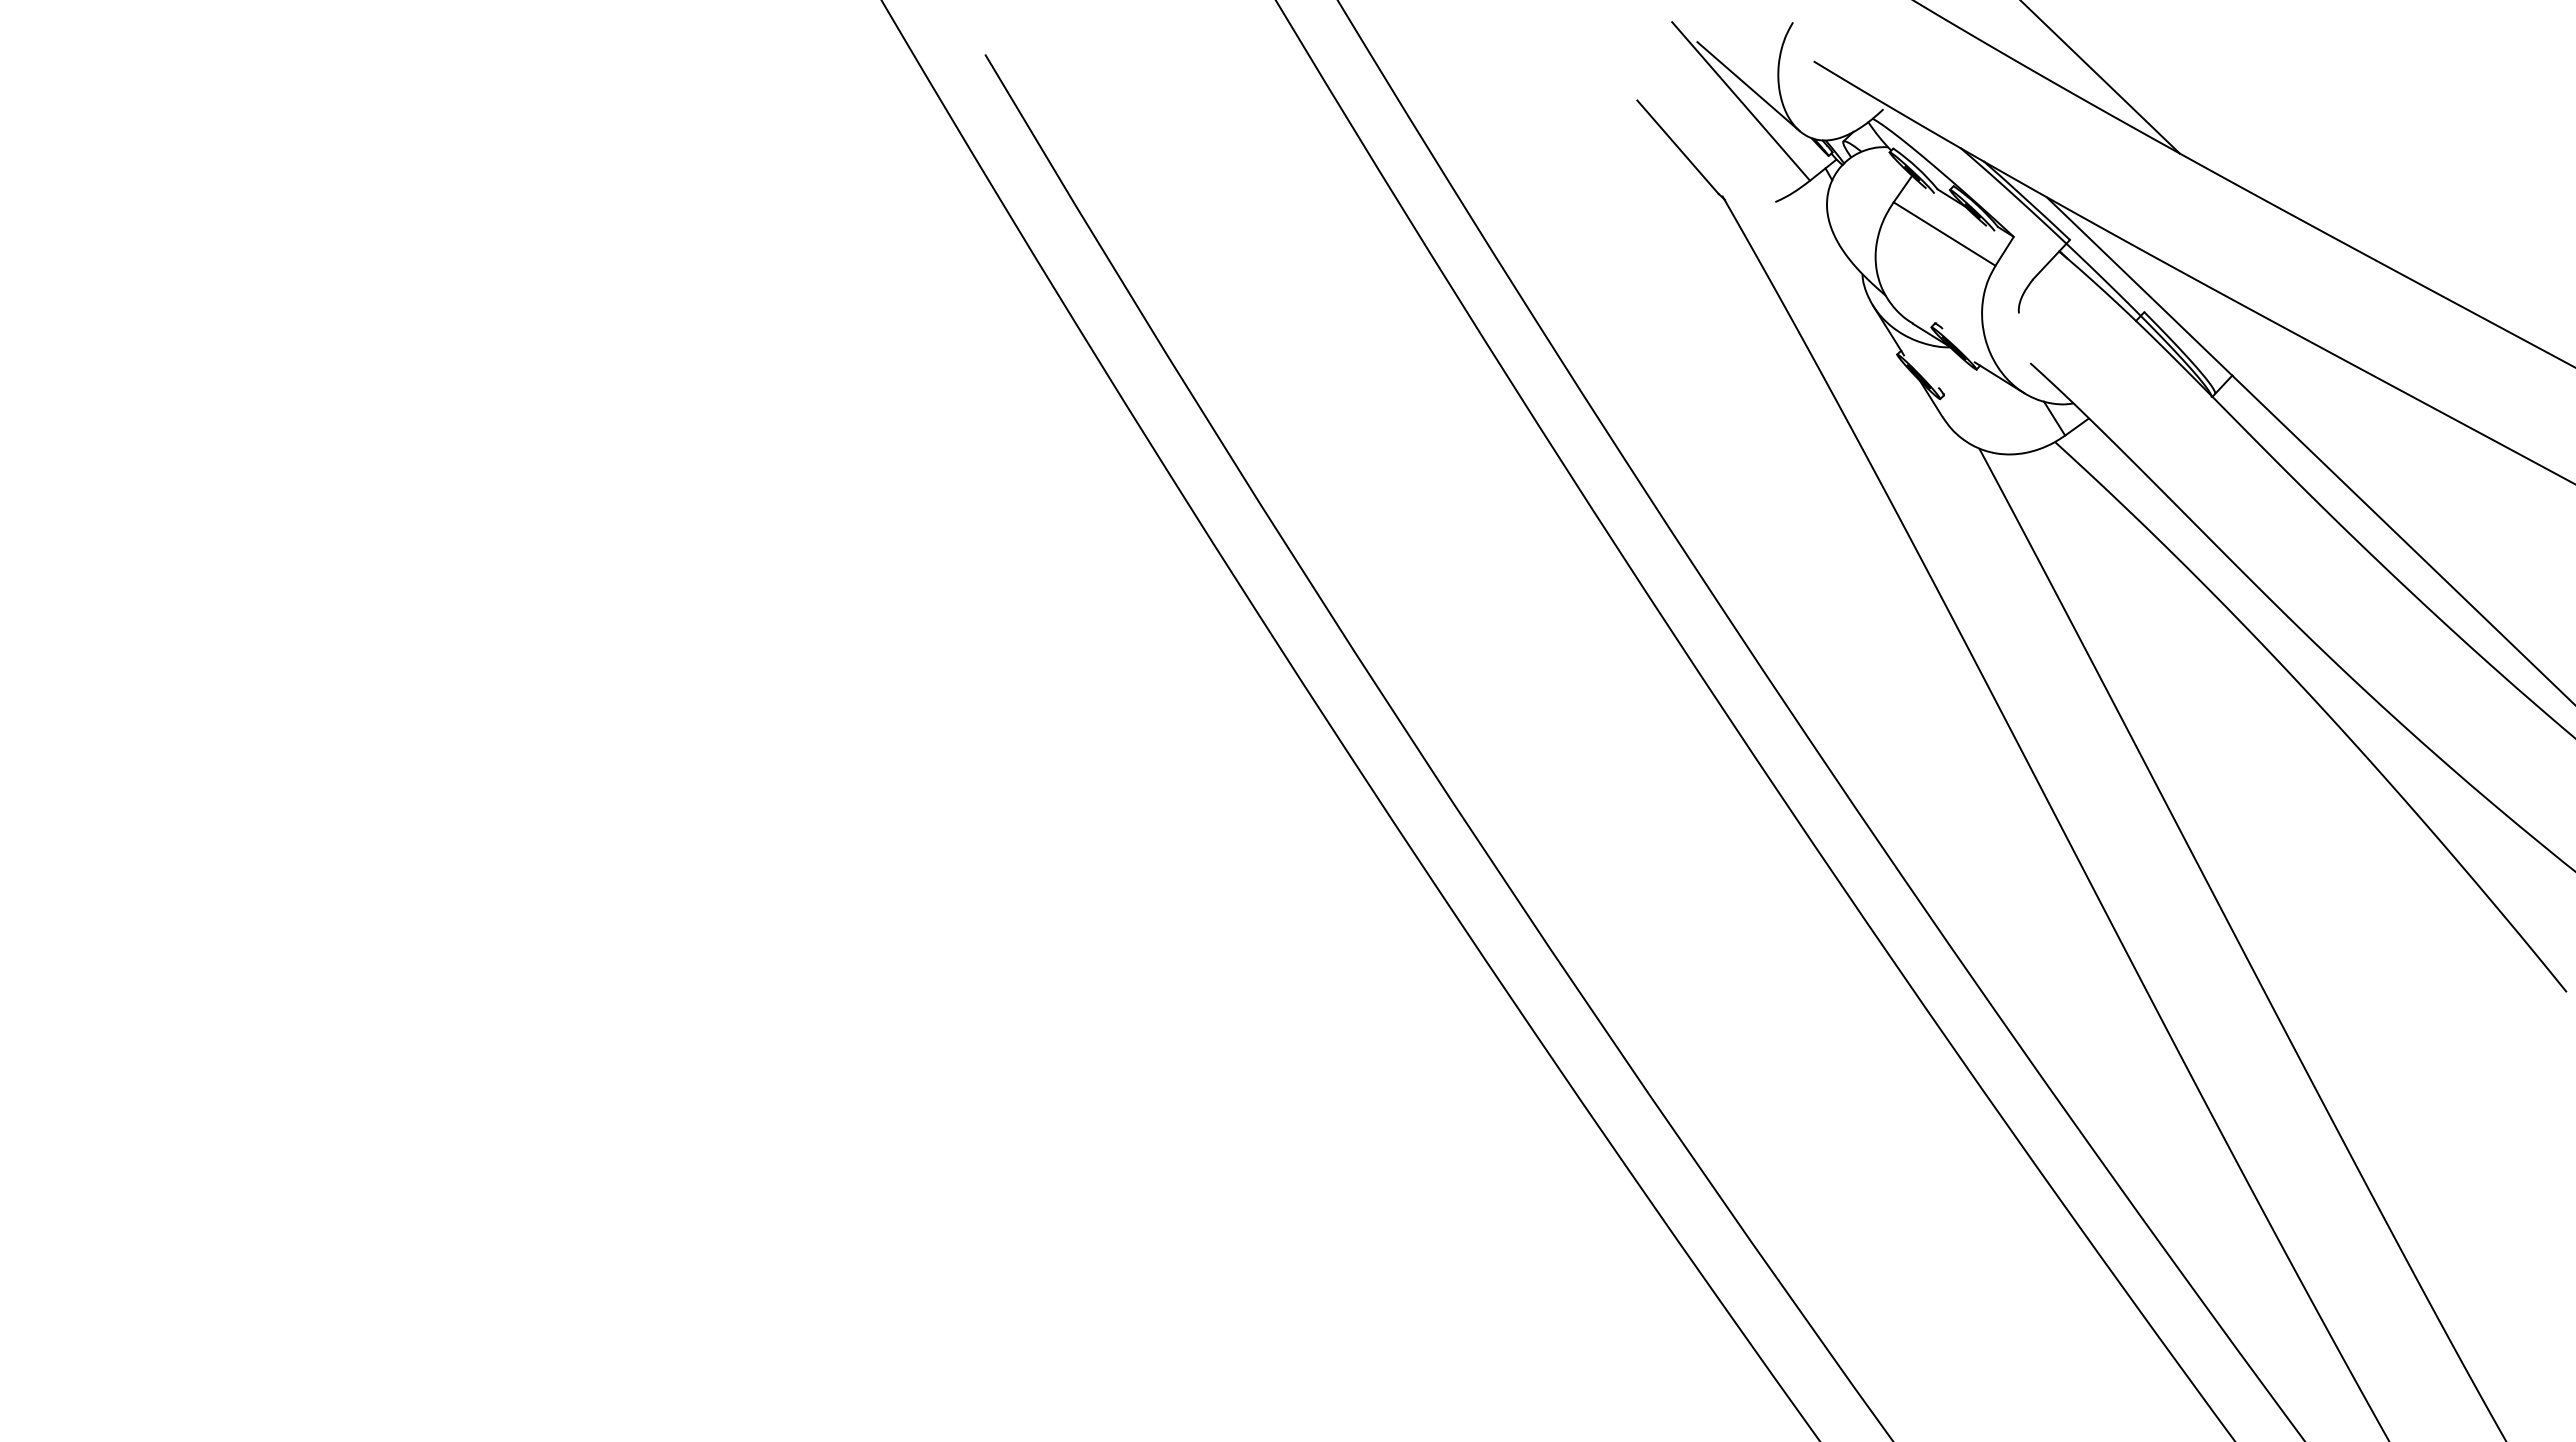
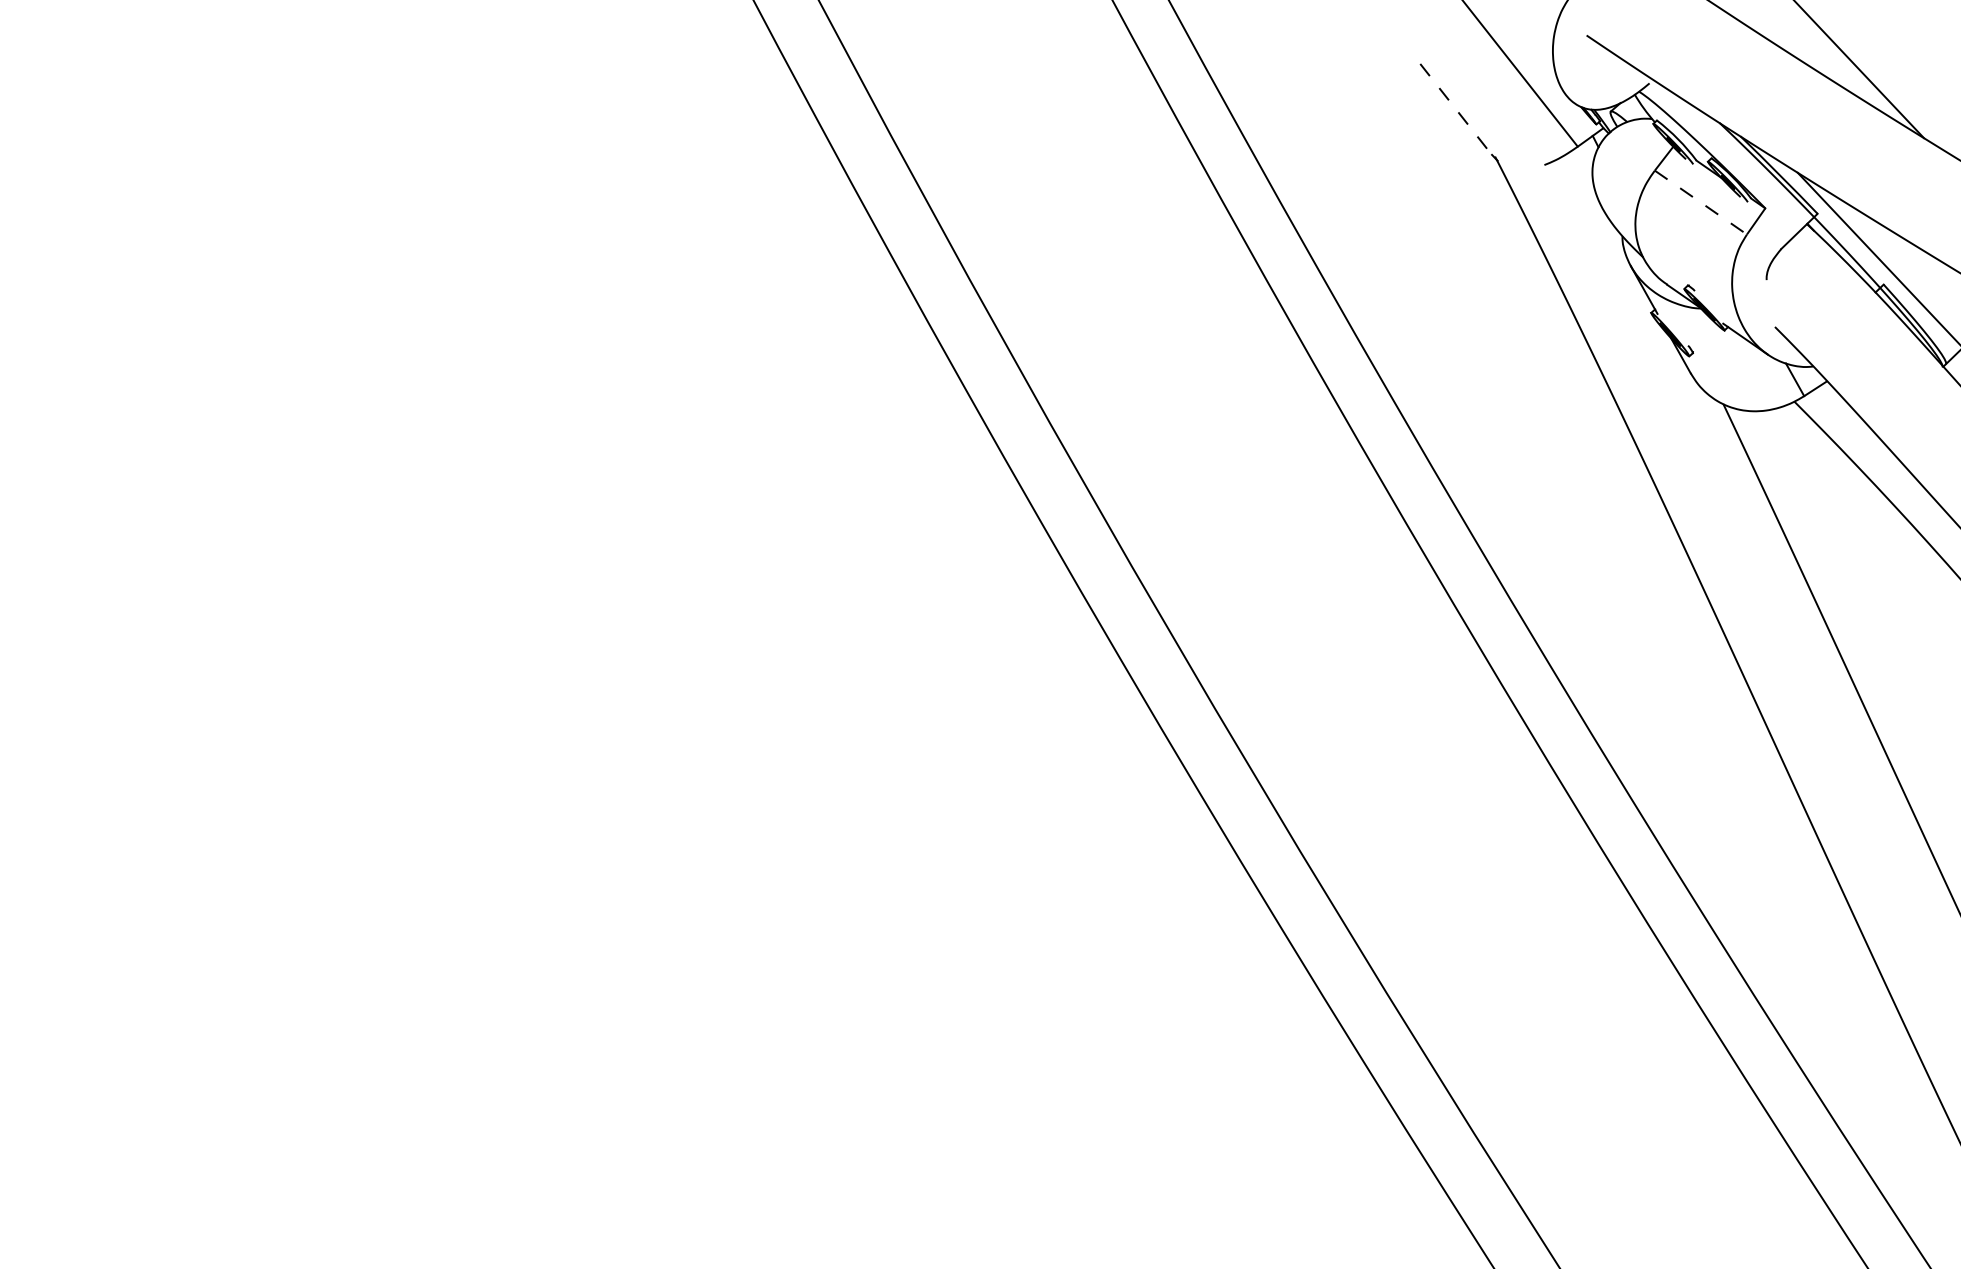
line: (1748, 86) -> (1524, 55), removed
line: (1678, 147) -> (1456, 109), solid -> dashed
line: (1945, 234) -> (1701, 203), solid -> dashed

